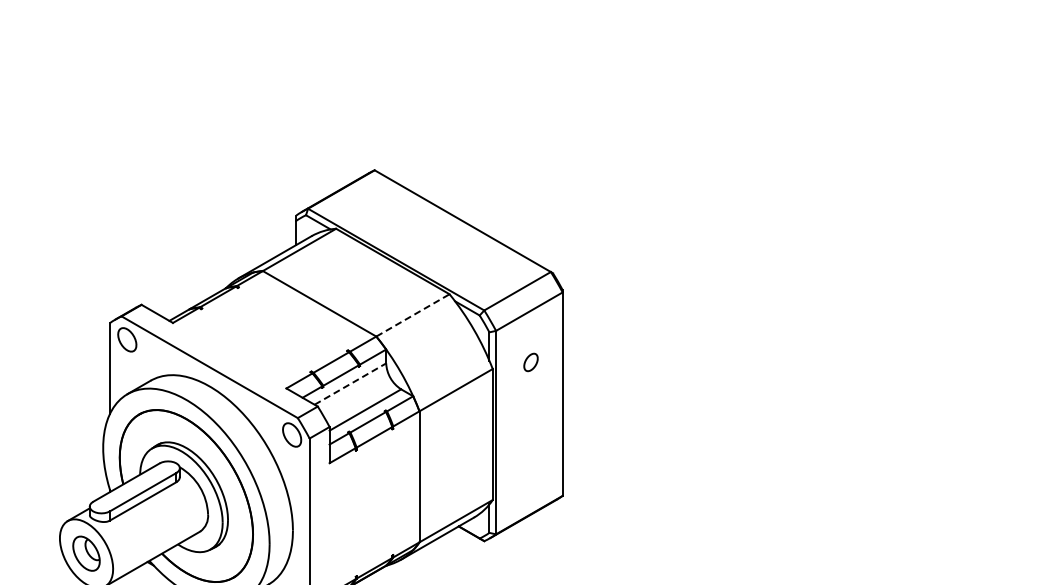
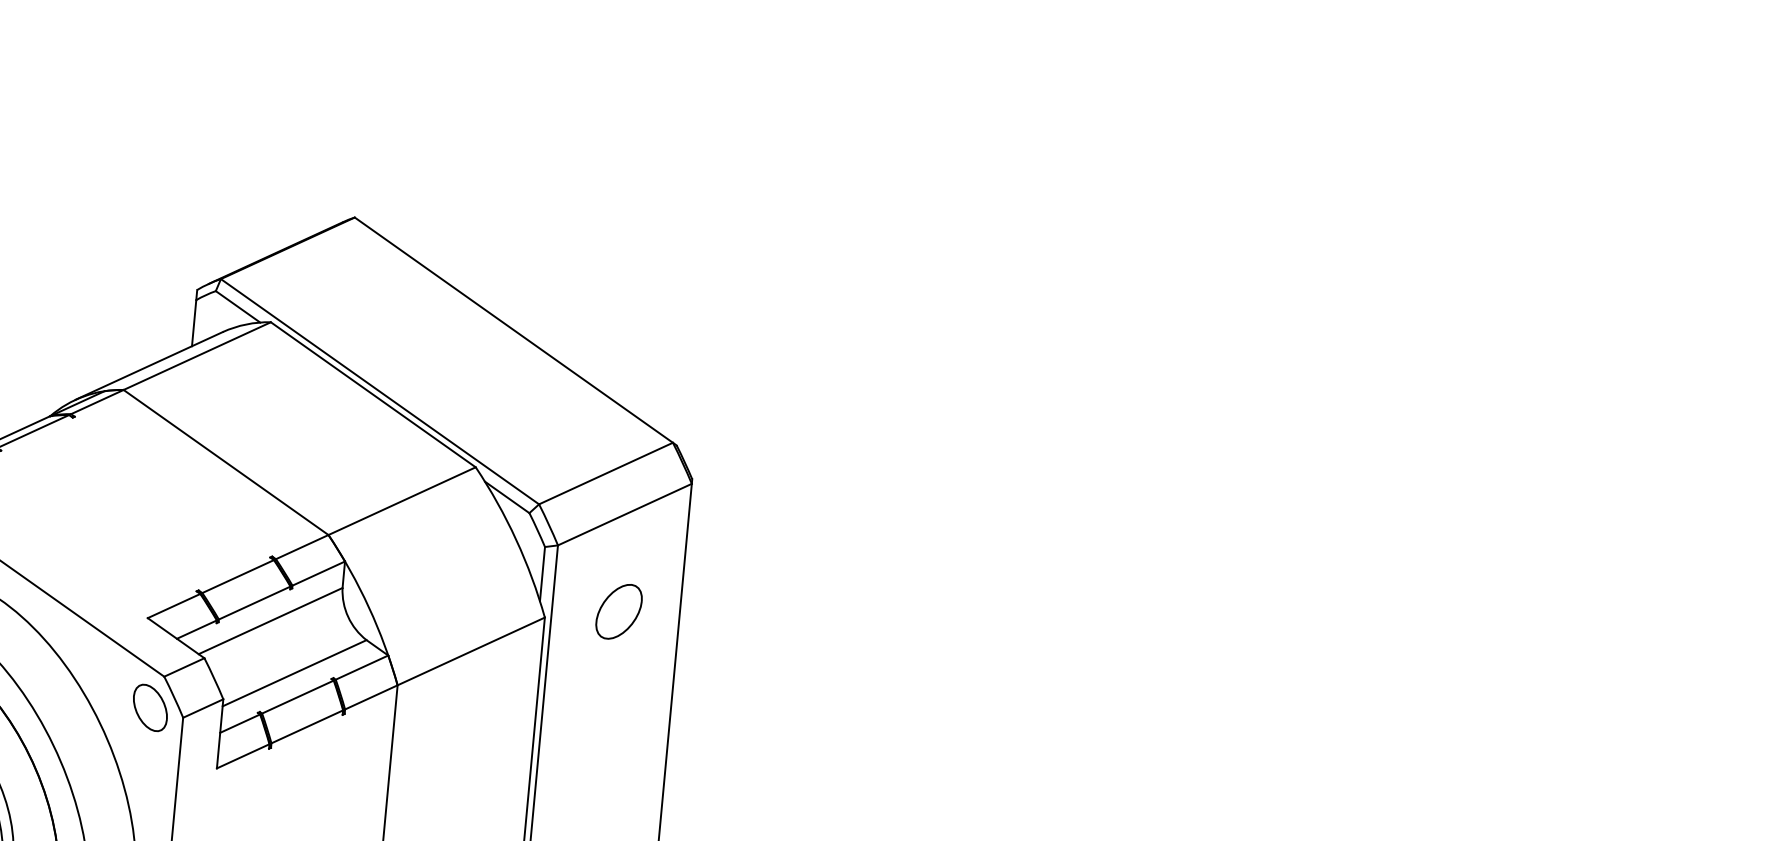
line: (413, 315) -> (403, 501), dashed -> solid
part: (530, 362) -> (618, 611), size x1.67
line: (350, 383) -> (270, 620), dashed -> solid

